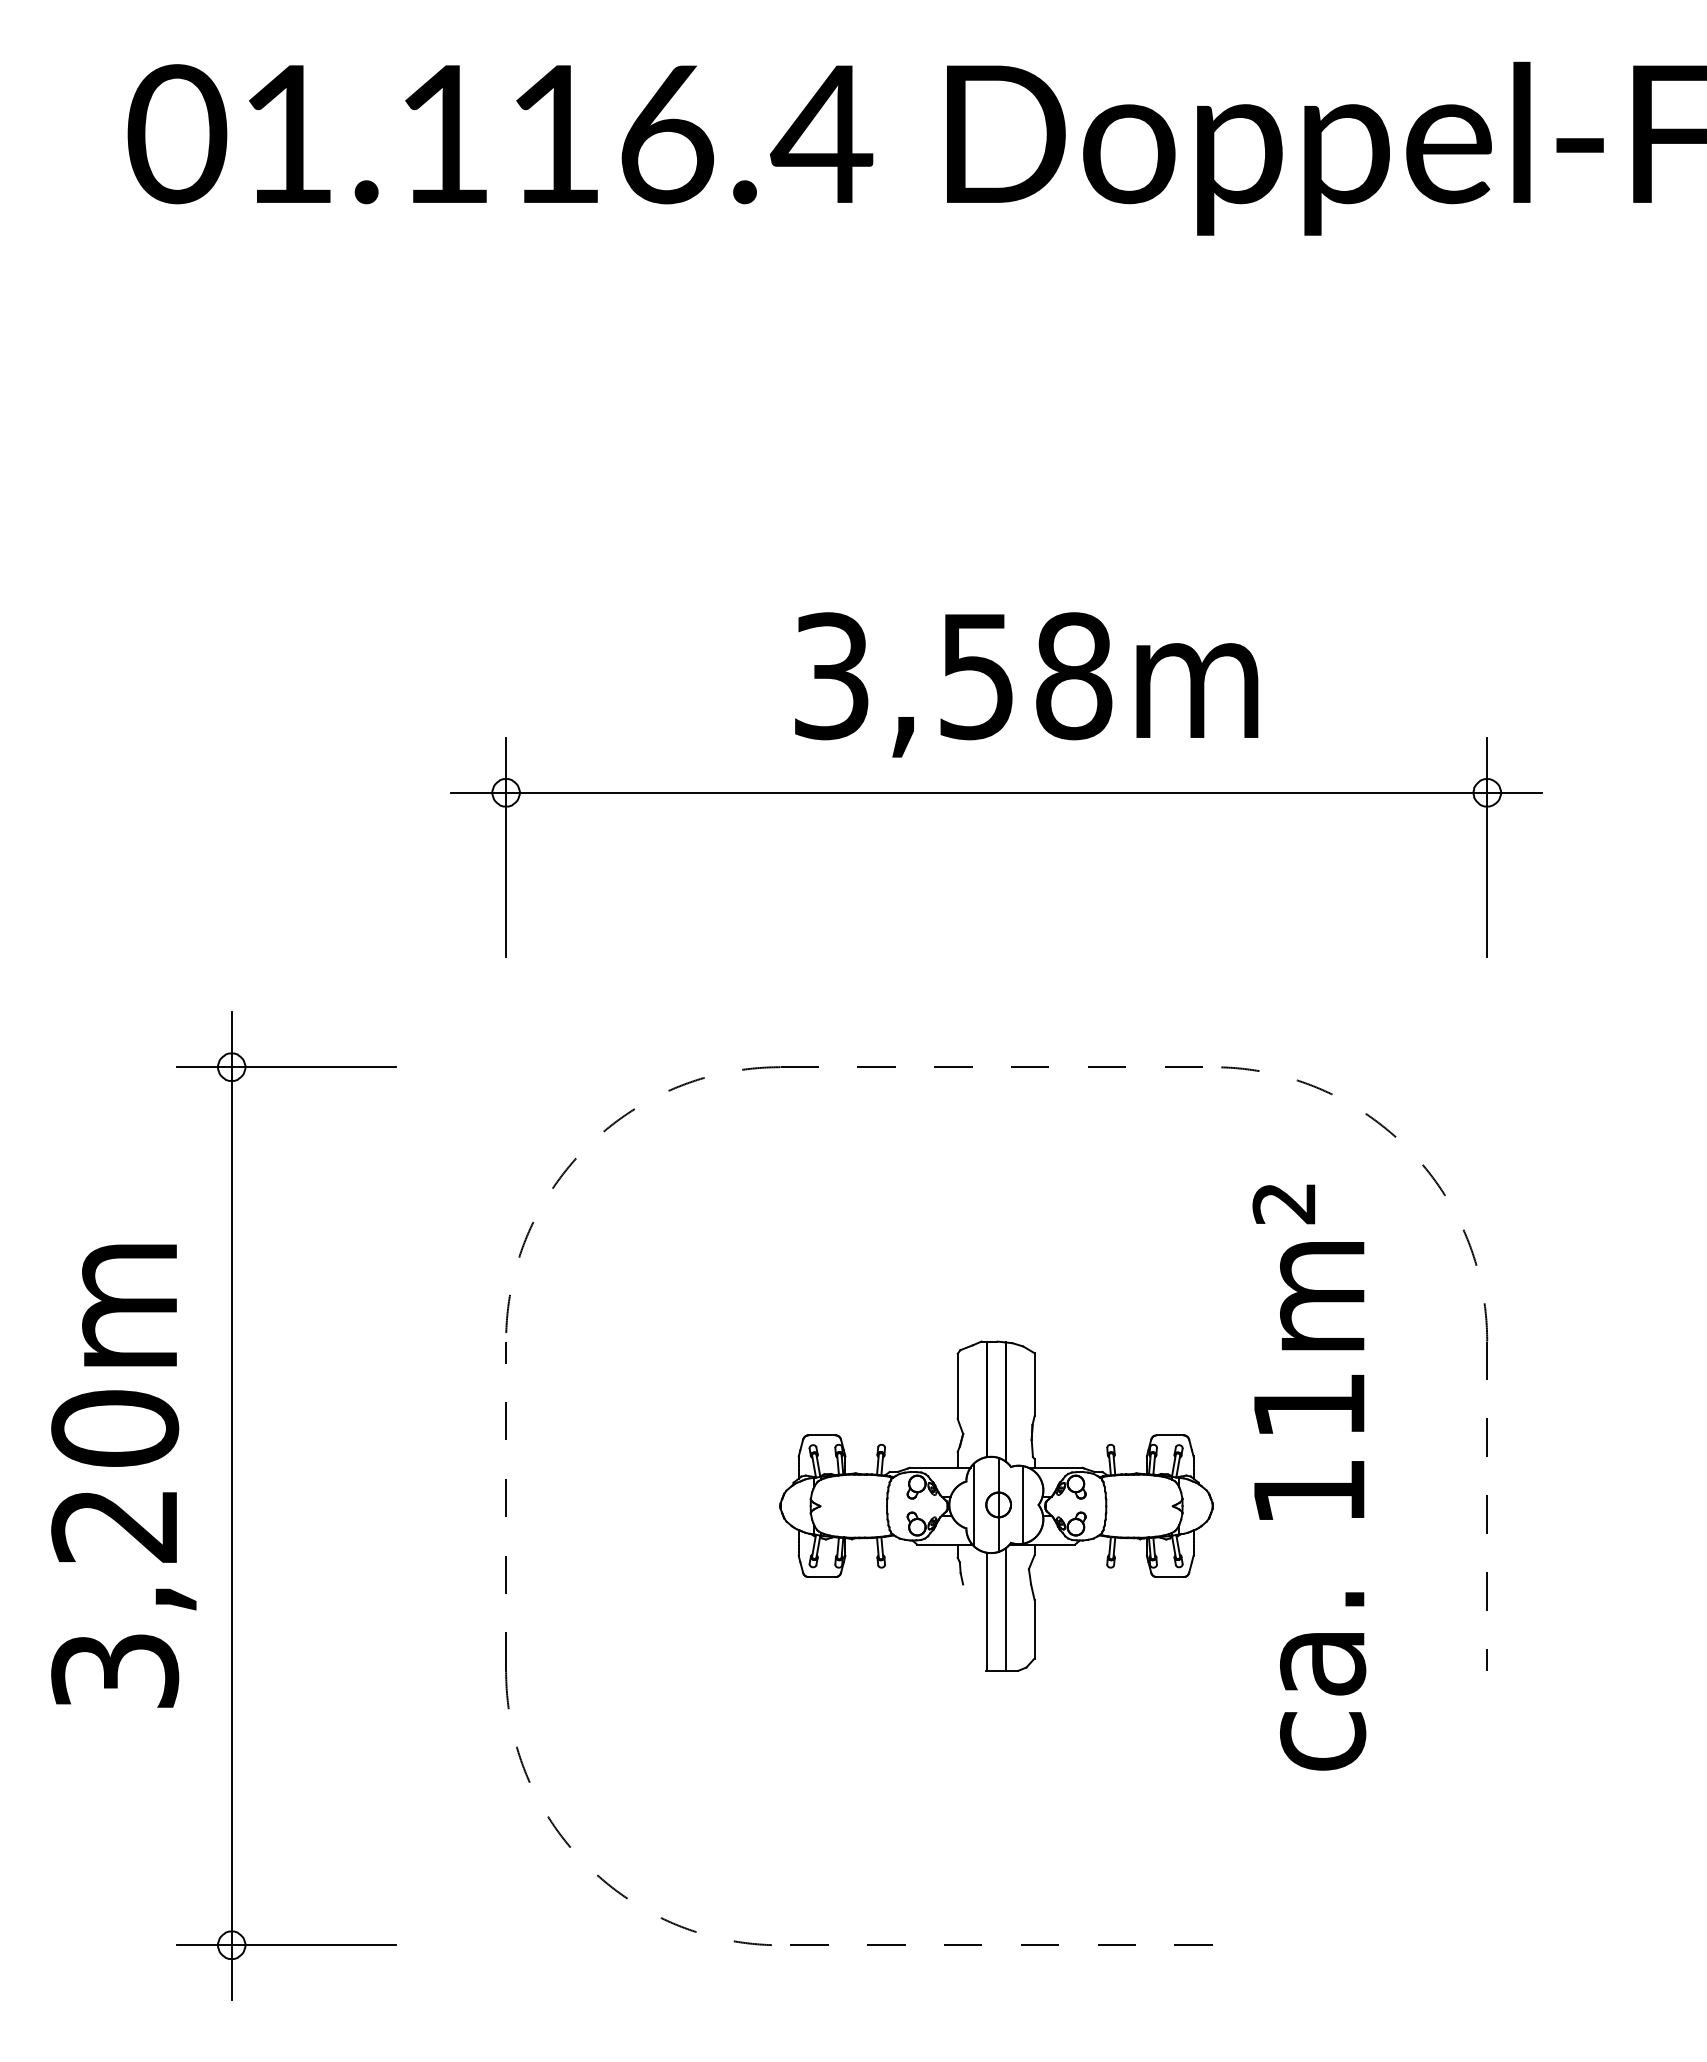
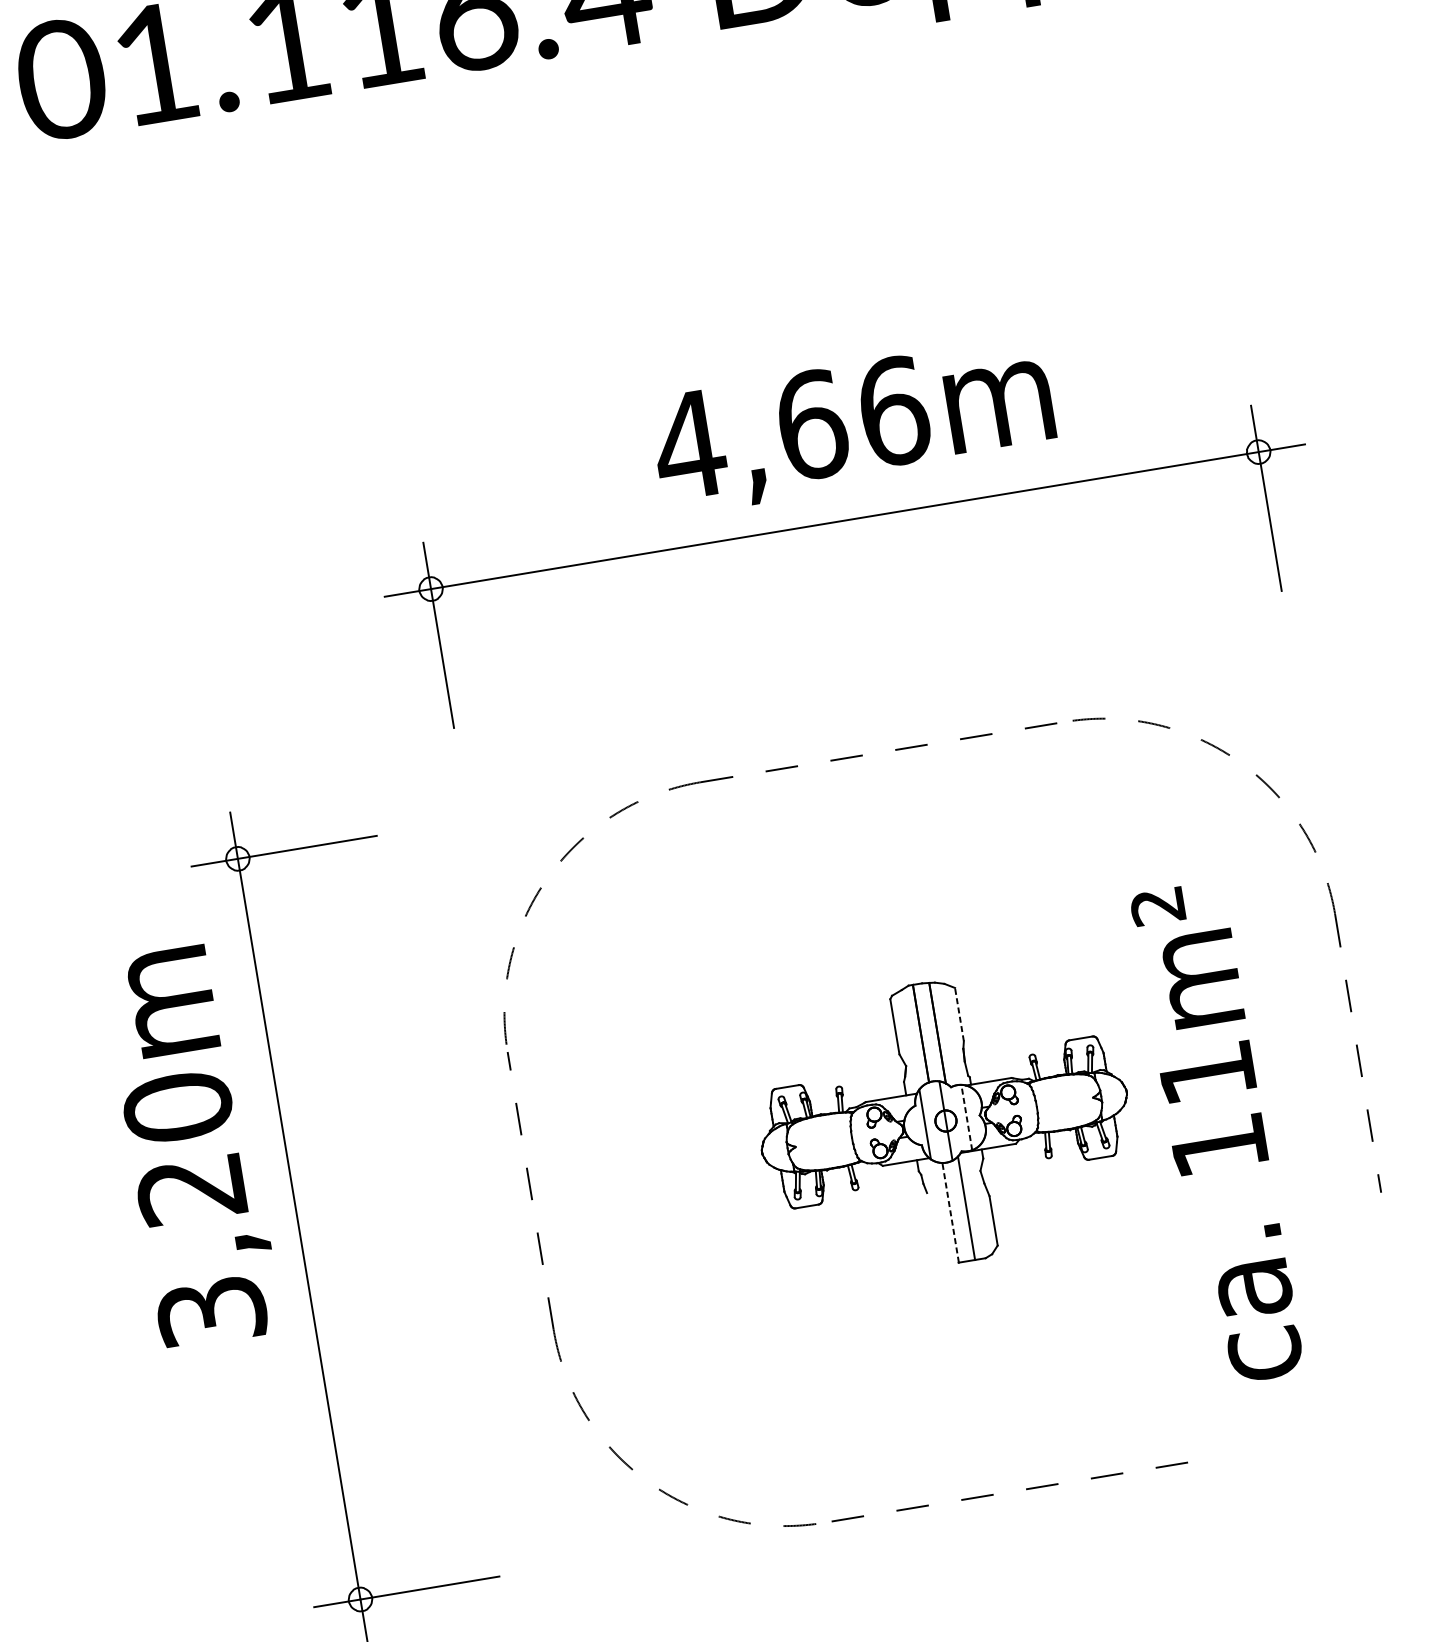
text: (952, 676) -> (791, 428), 3,58m -> 4,66m
line: (1034, 1384) -> (959, 1014), solid -> dashed
text: (123, 1475) -> (191, 1145), moved
text: (1309, 1477) -> (1217, 1133), moved
line: (1023, 1504) -> (966, 1117), solid -> dashed
line: (986, 1611) -> (950, 1212), solid -> dashed

